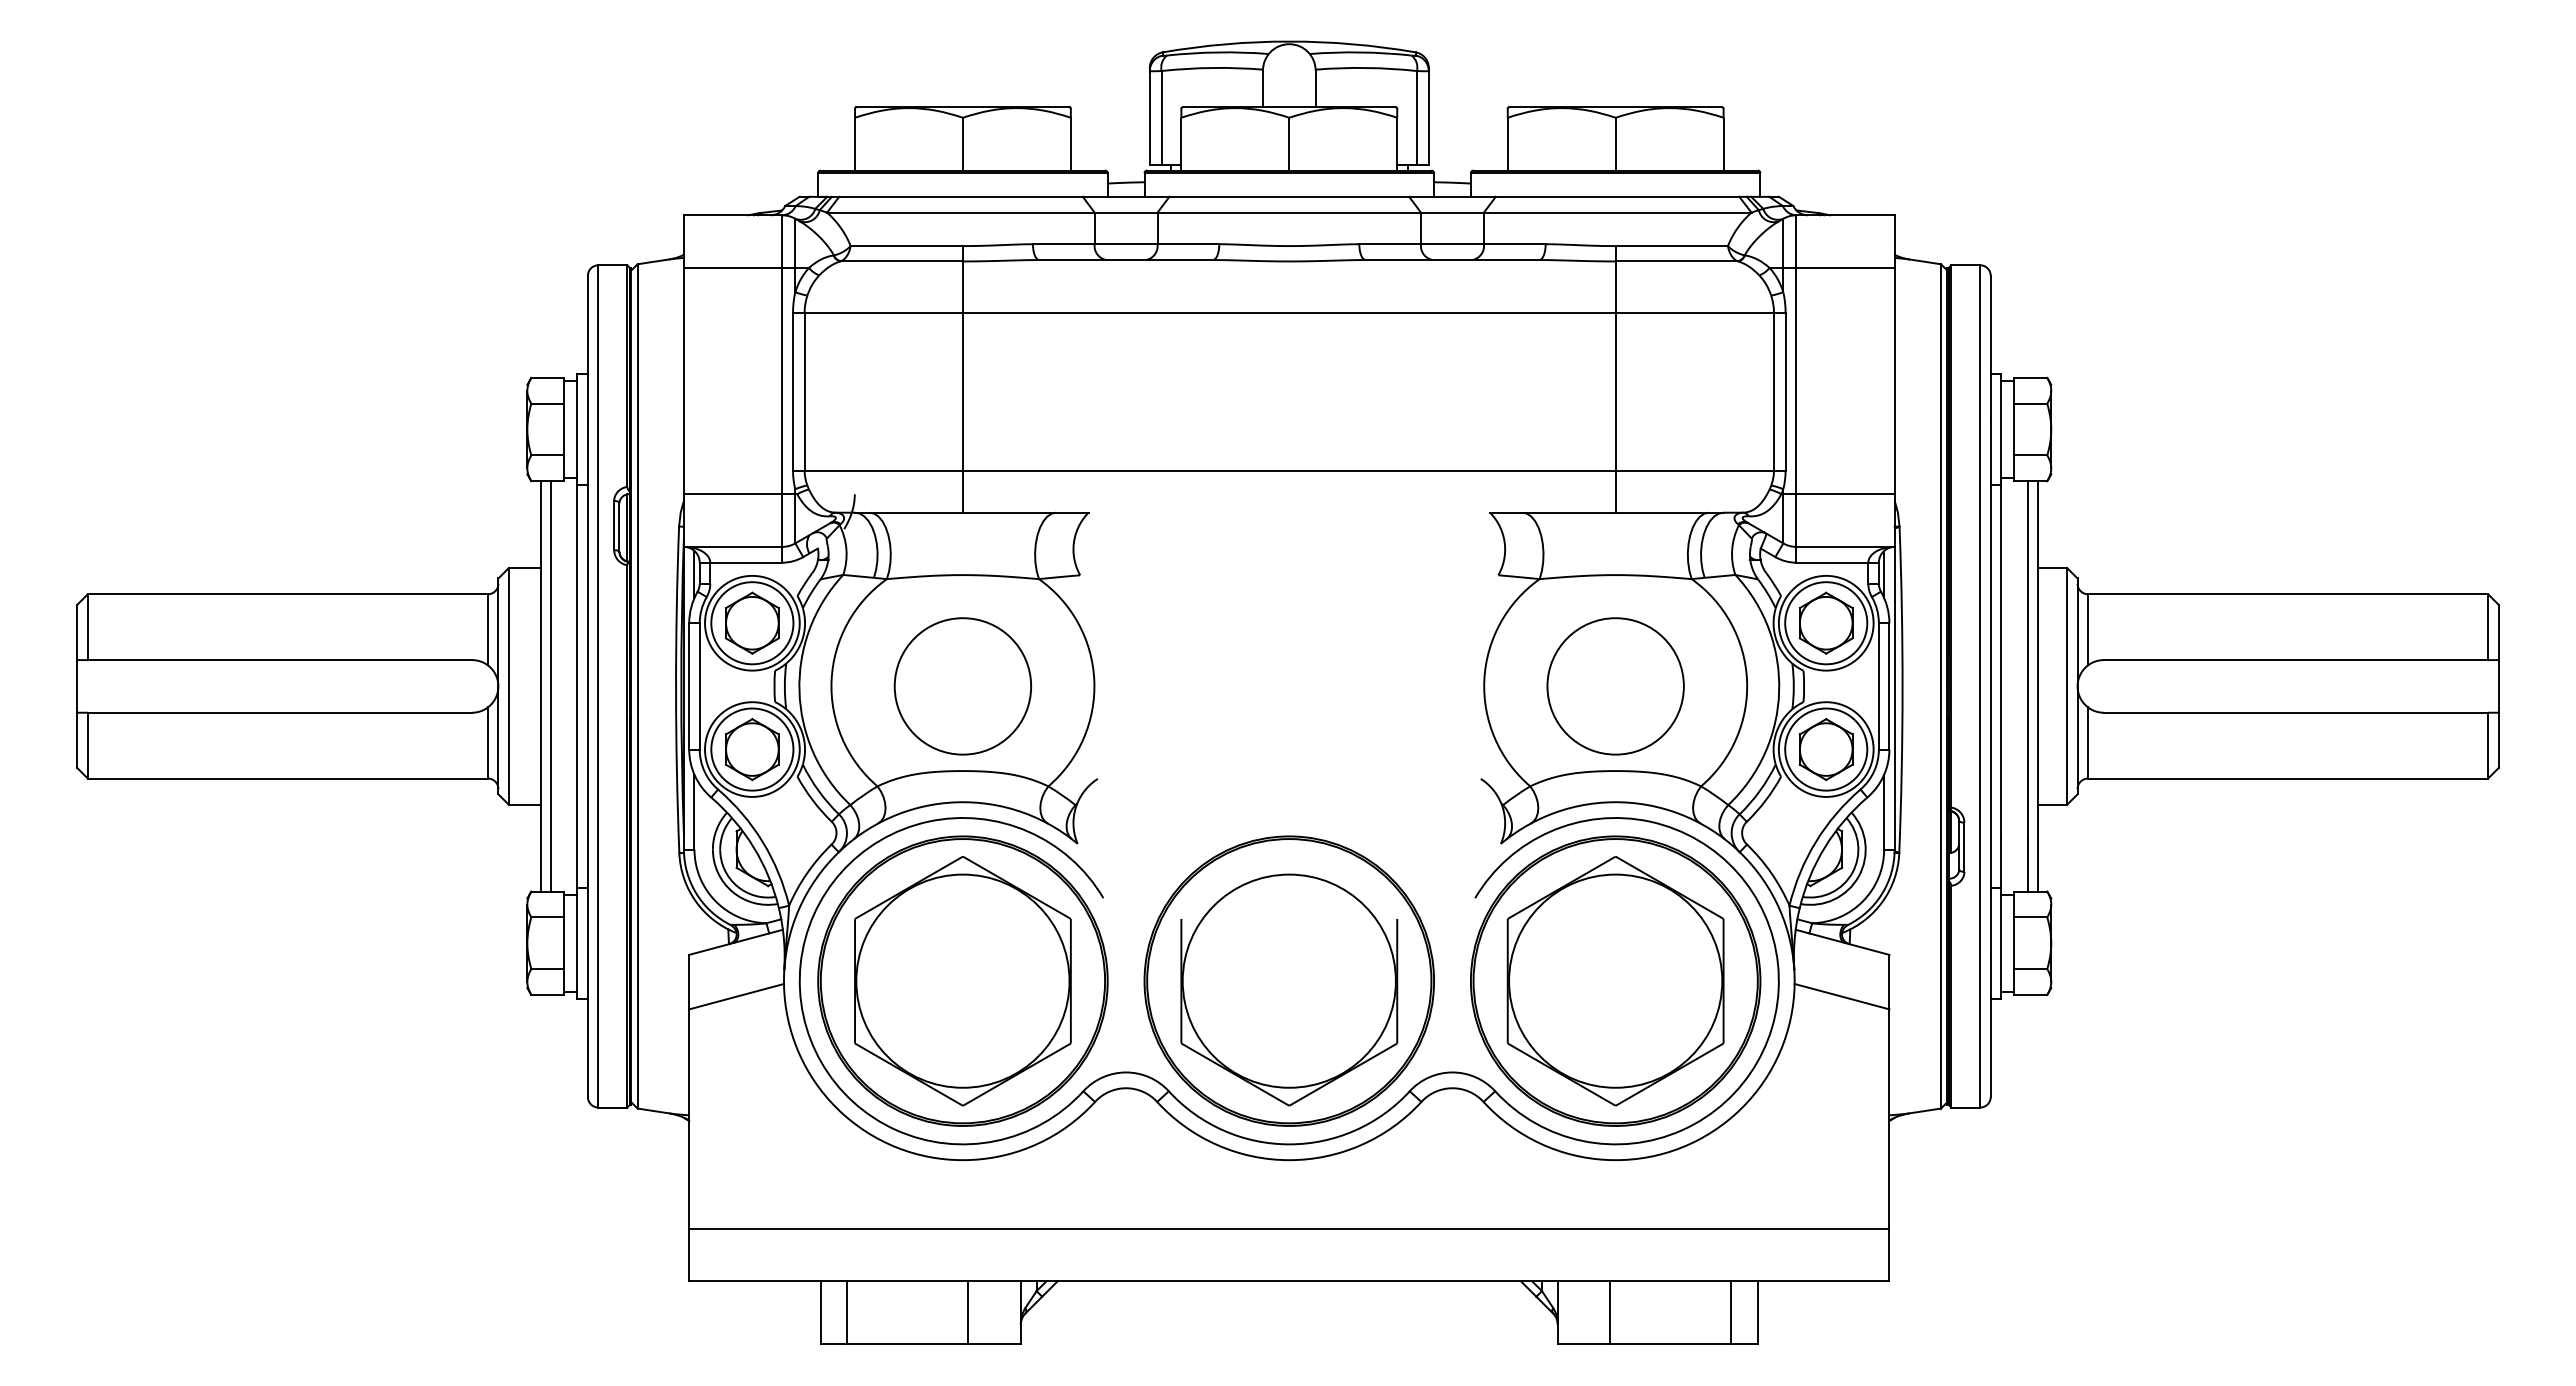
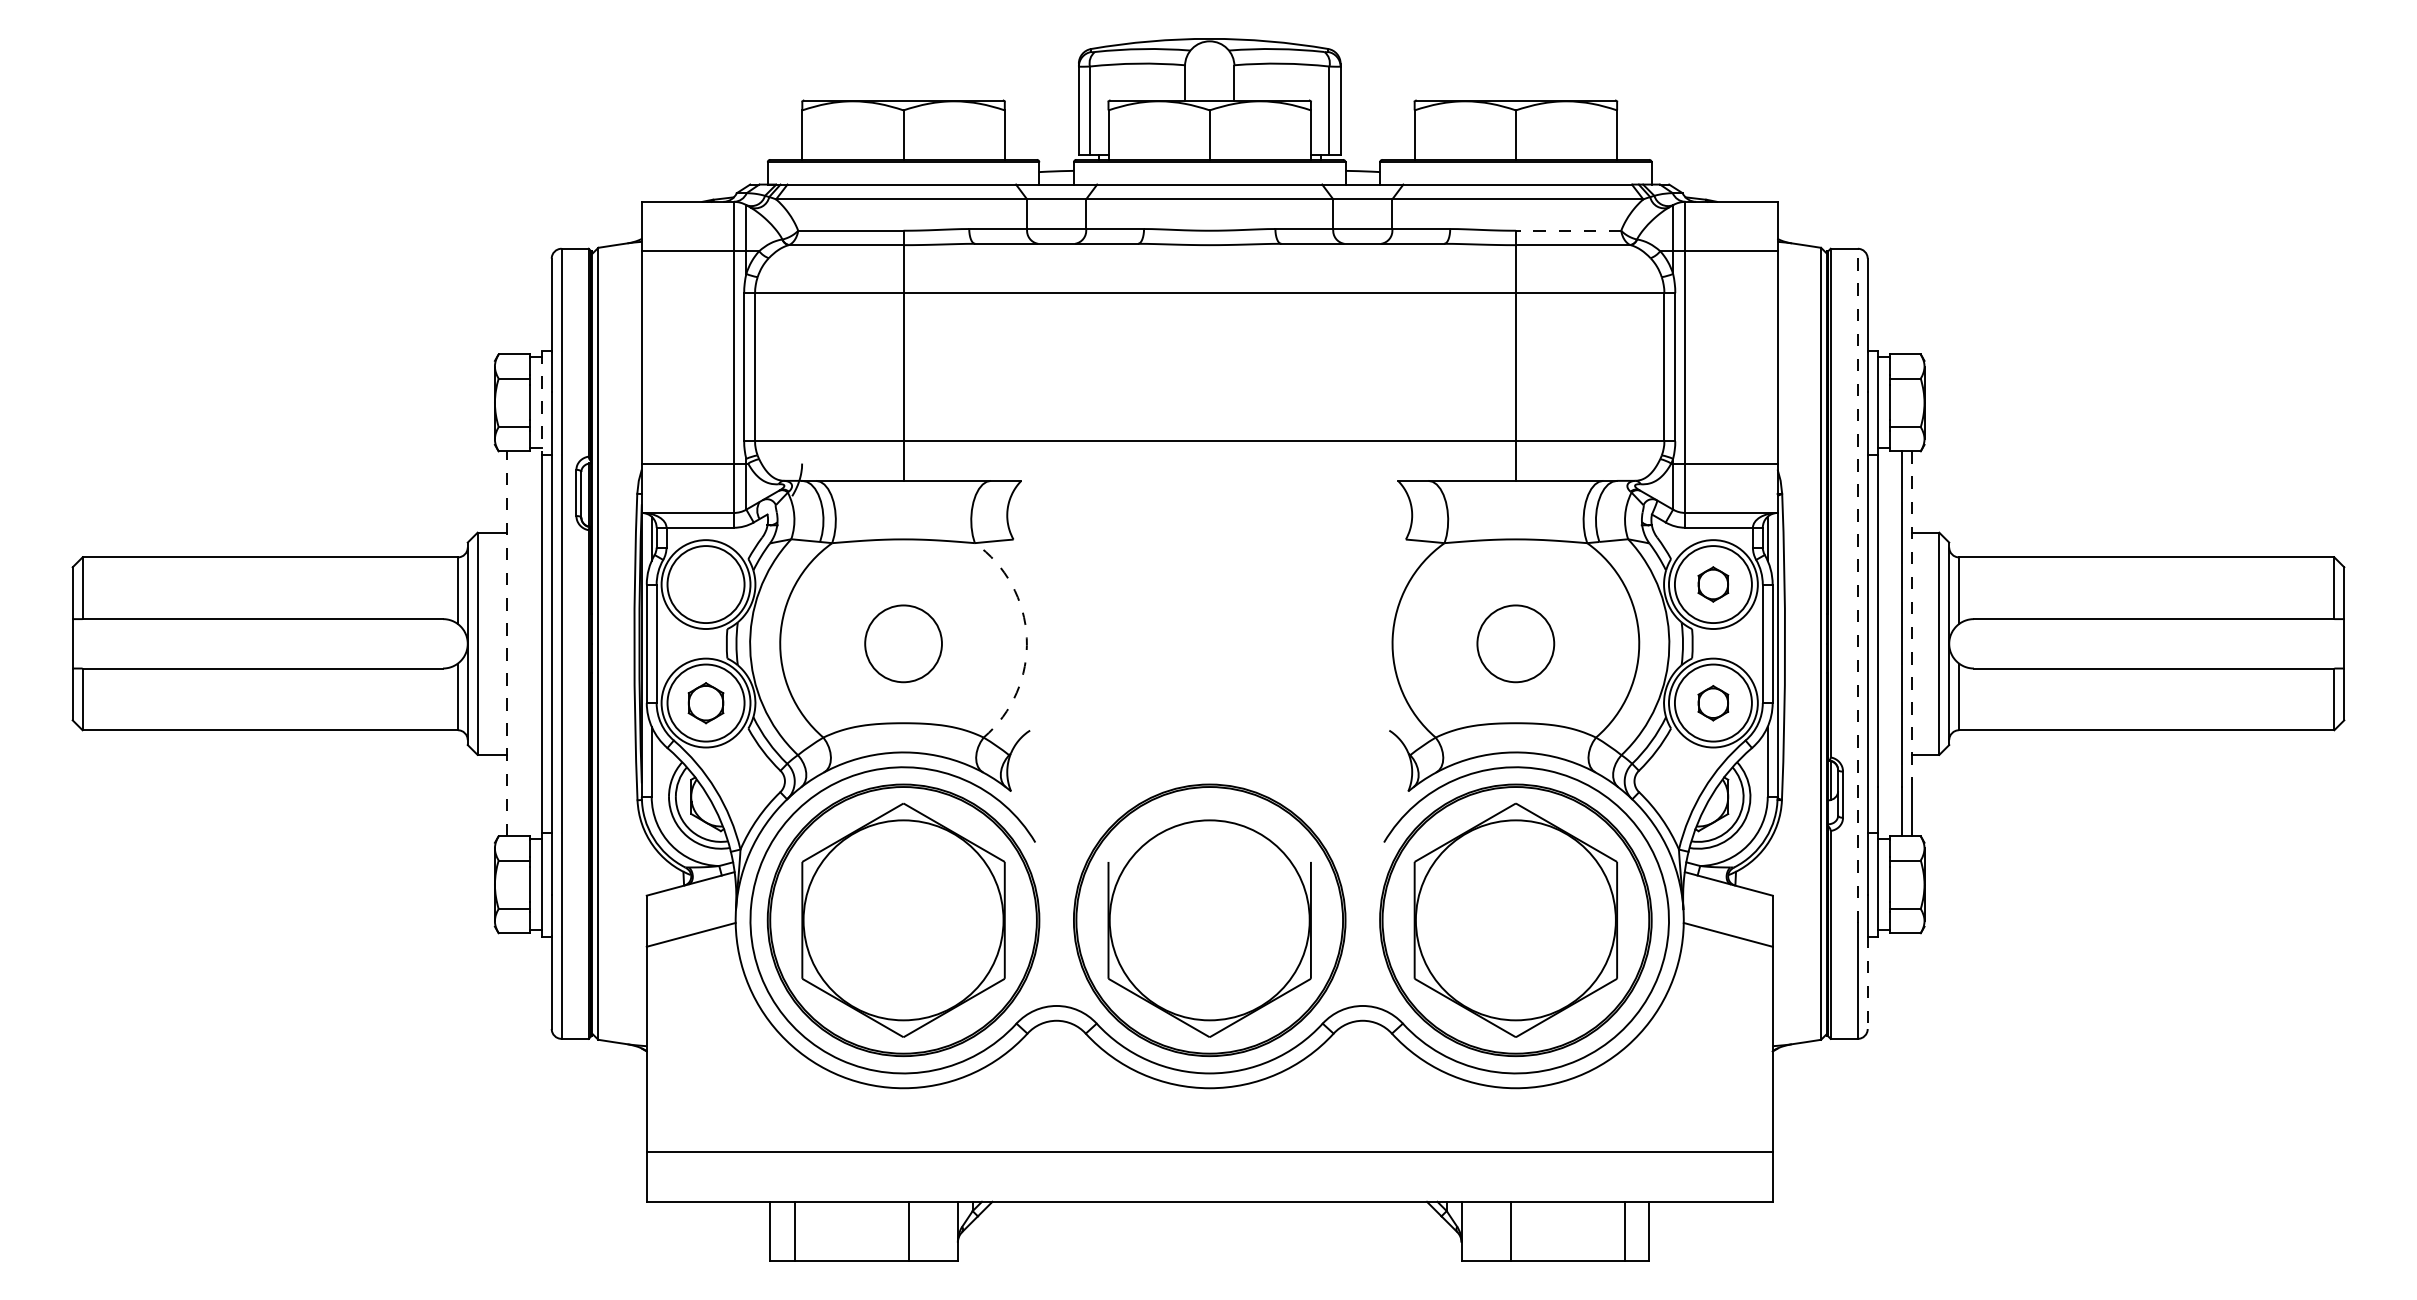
line: (1671, 246) -> (1568, 231), solid -> dashed
line: (577, 430) -> (541, 403), solid -> dashed
part: (752, 622) -> (706, 583), removed
part: (1825, 622) -> (1712, 583), size x0.6
line: (1980, 624) -> (1858, 585), solid -> dashed
line: (2038, 656) -> (1912, 615), solid -> dashed
arc: (1094, 680) -> (1026, 638), solid -> dashed
line: (540, 685) -> (507, 642), solid -> dashed
line: (551, 686) -> (517, 643), removed
circle: (962, 686) -> (903, 643), size x0.6
circle: (1615, 686) -> (1515, 643), size x0.6
part: (752, 749) -> (706, 703), size x0.7
part: (1825, 749) -> (1712, 703), size x0.6
line: (1990, 1047) -> (1867, 982), solid -> dashed

